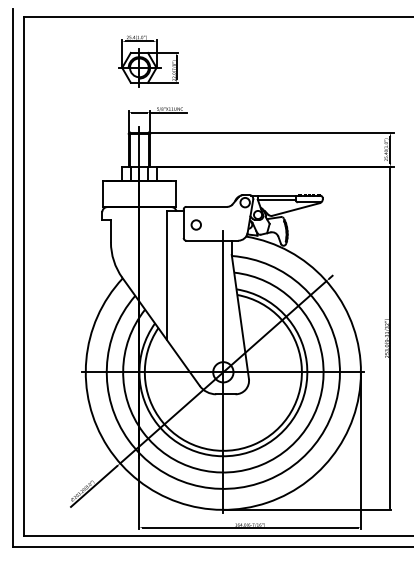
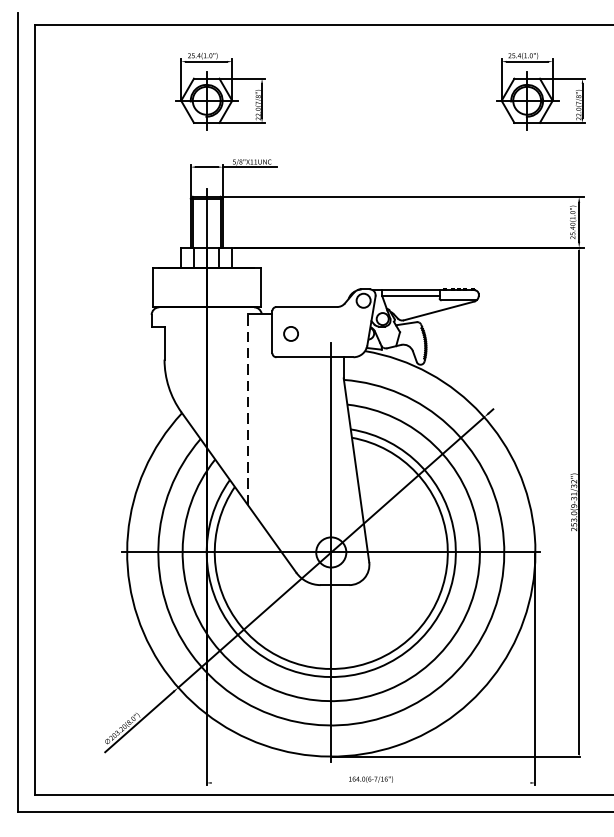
part: (364, 61) -> (540, 91), added
line: (167, 275) -> (248, 408), solid -> dashed
line: (249, 527) -> (370, 782), removed

